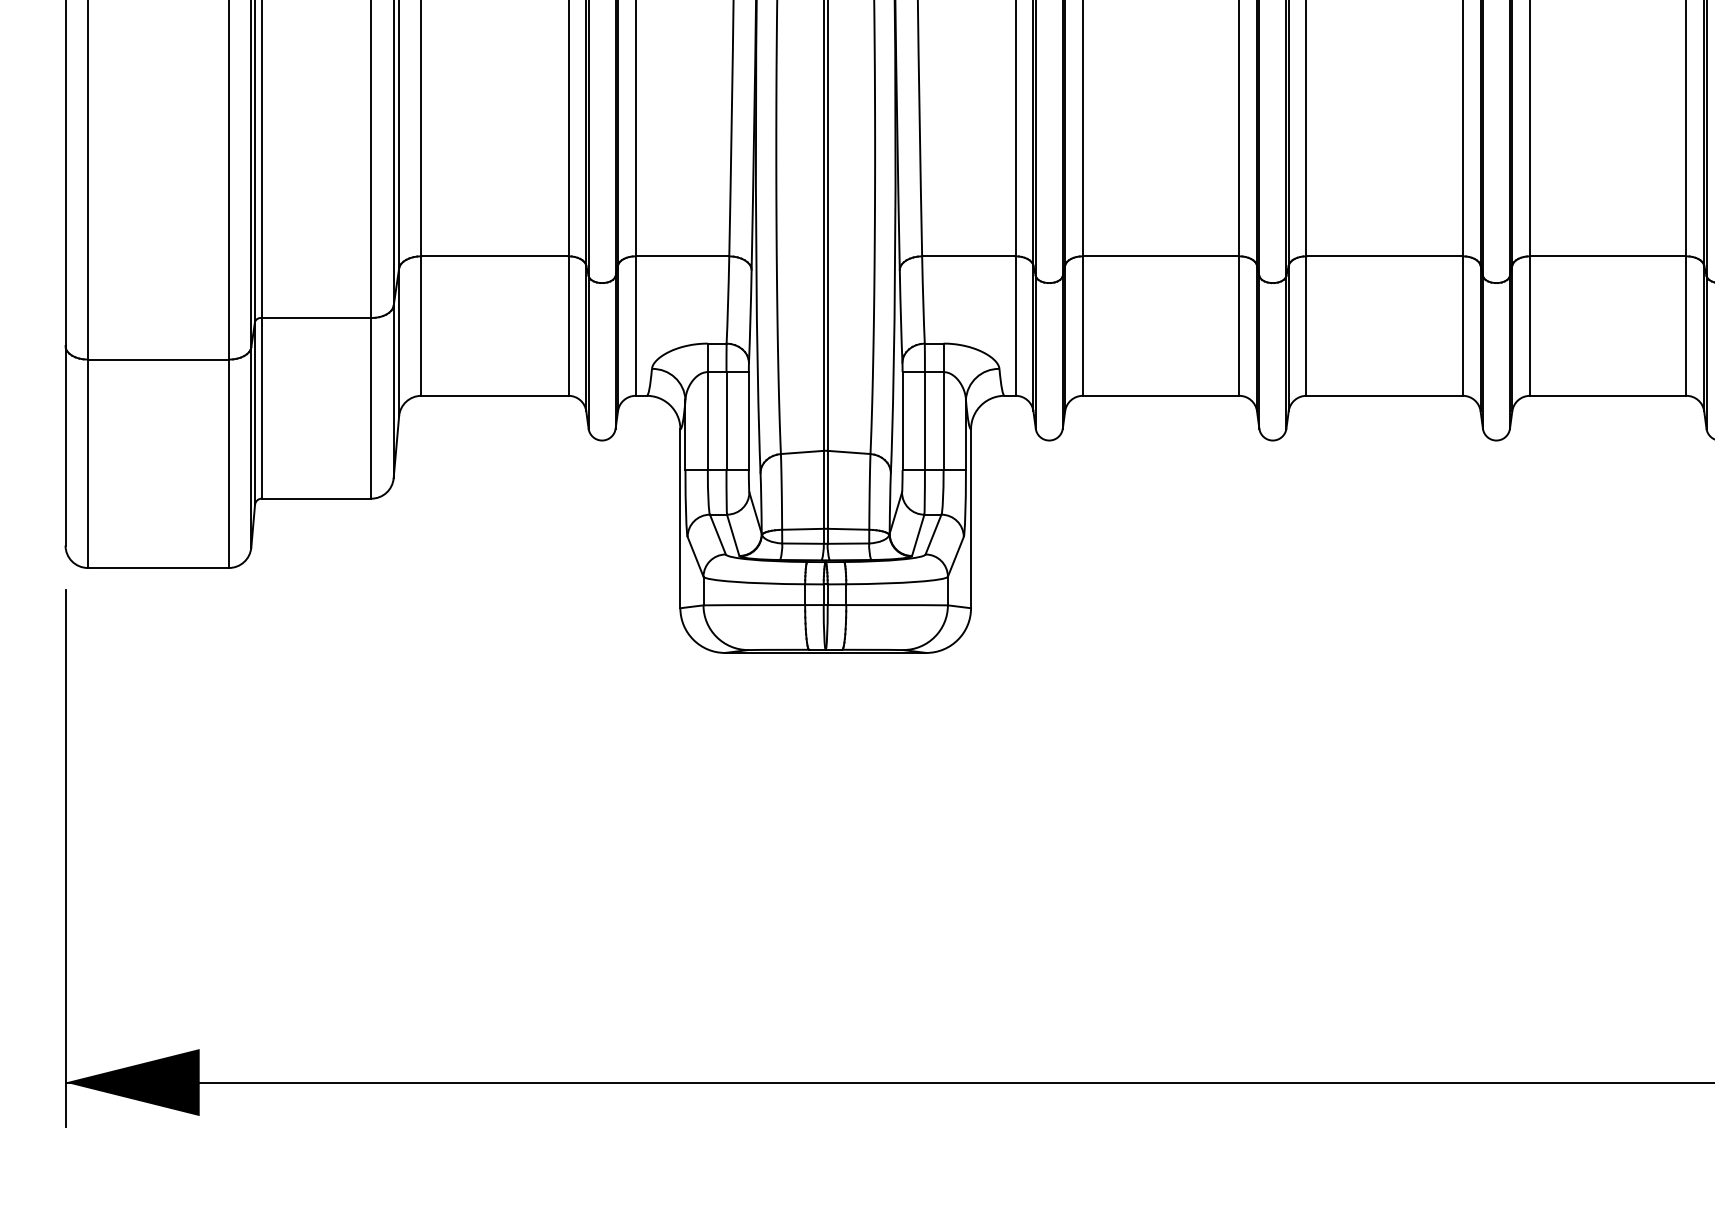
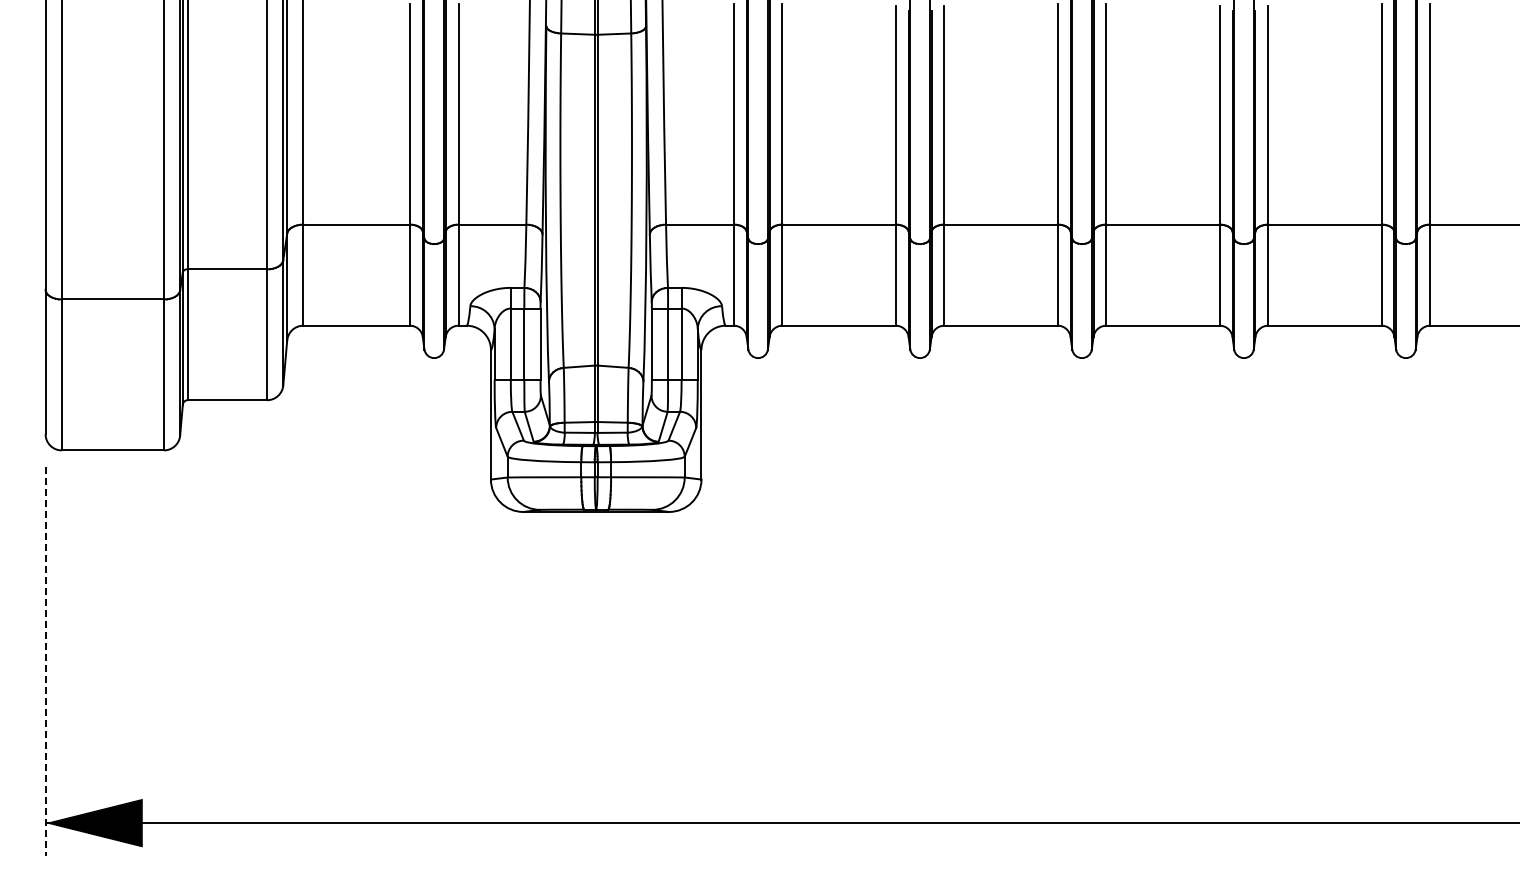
line: (65, 859) -> (45, 661), solid -> dashed

